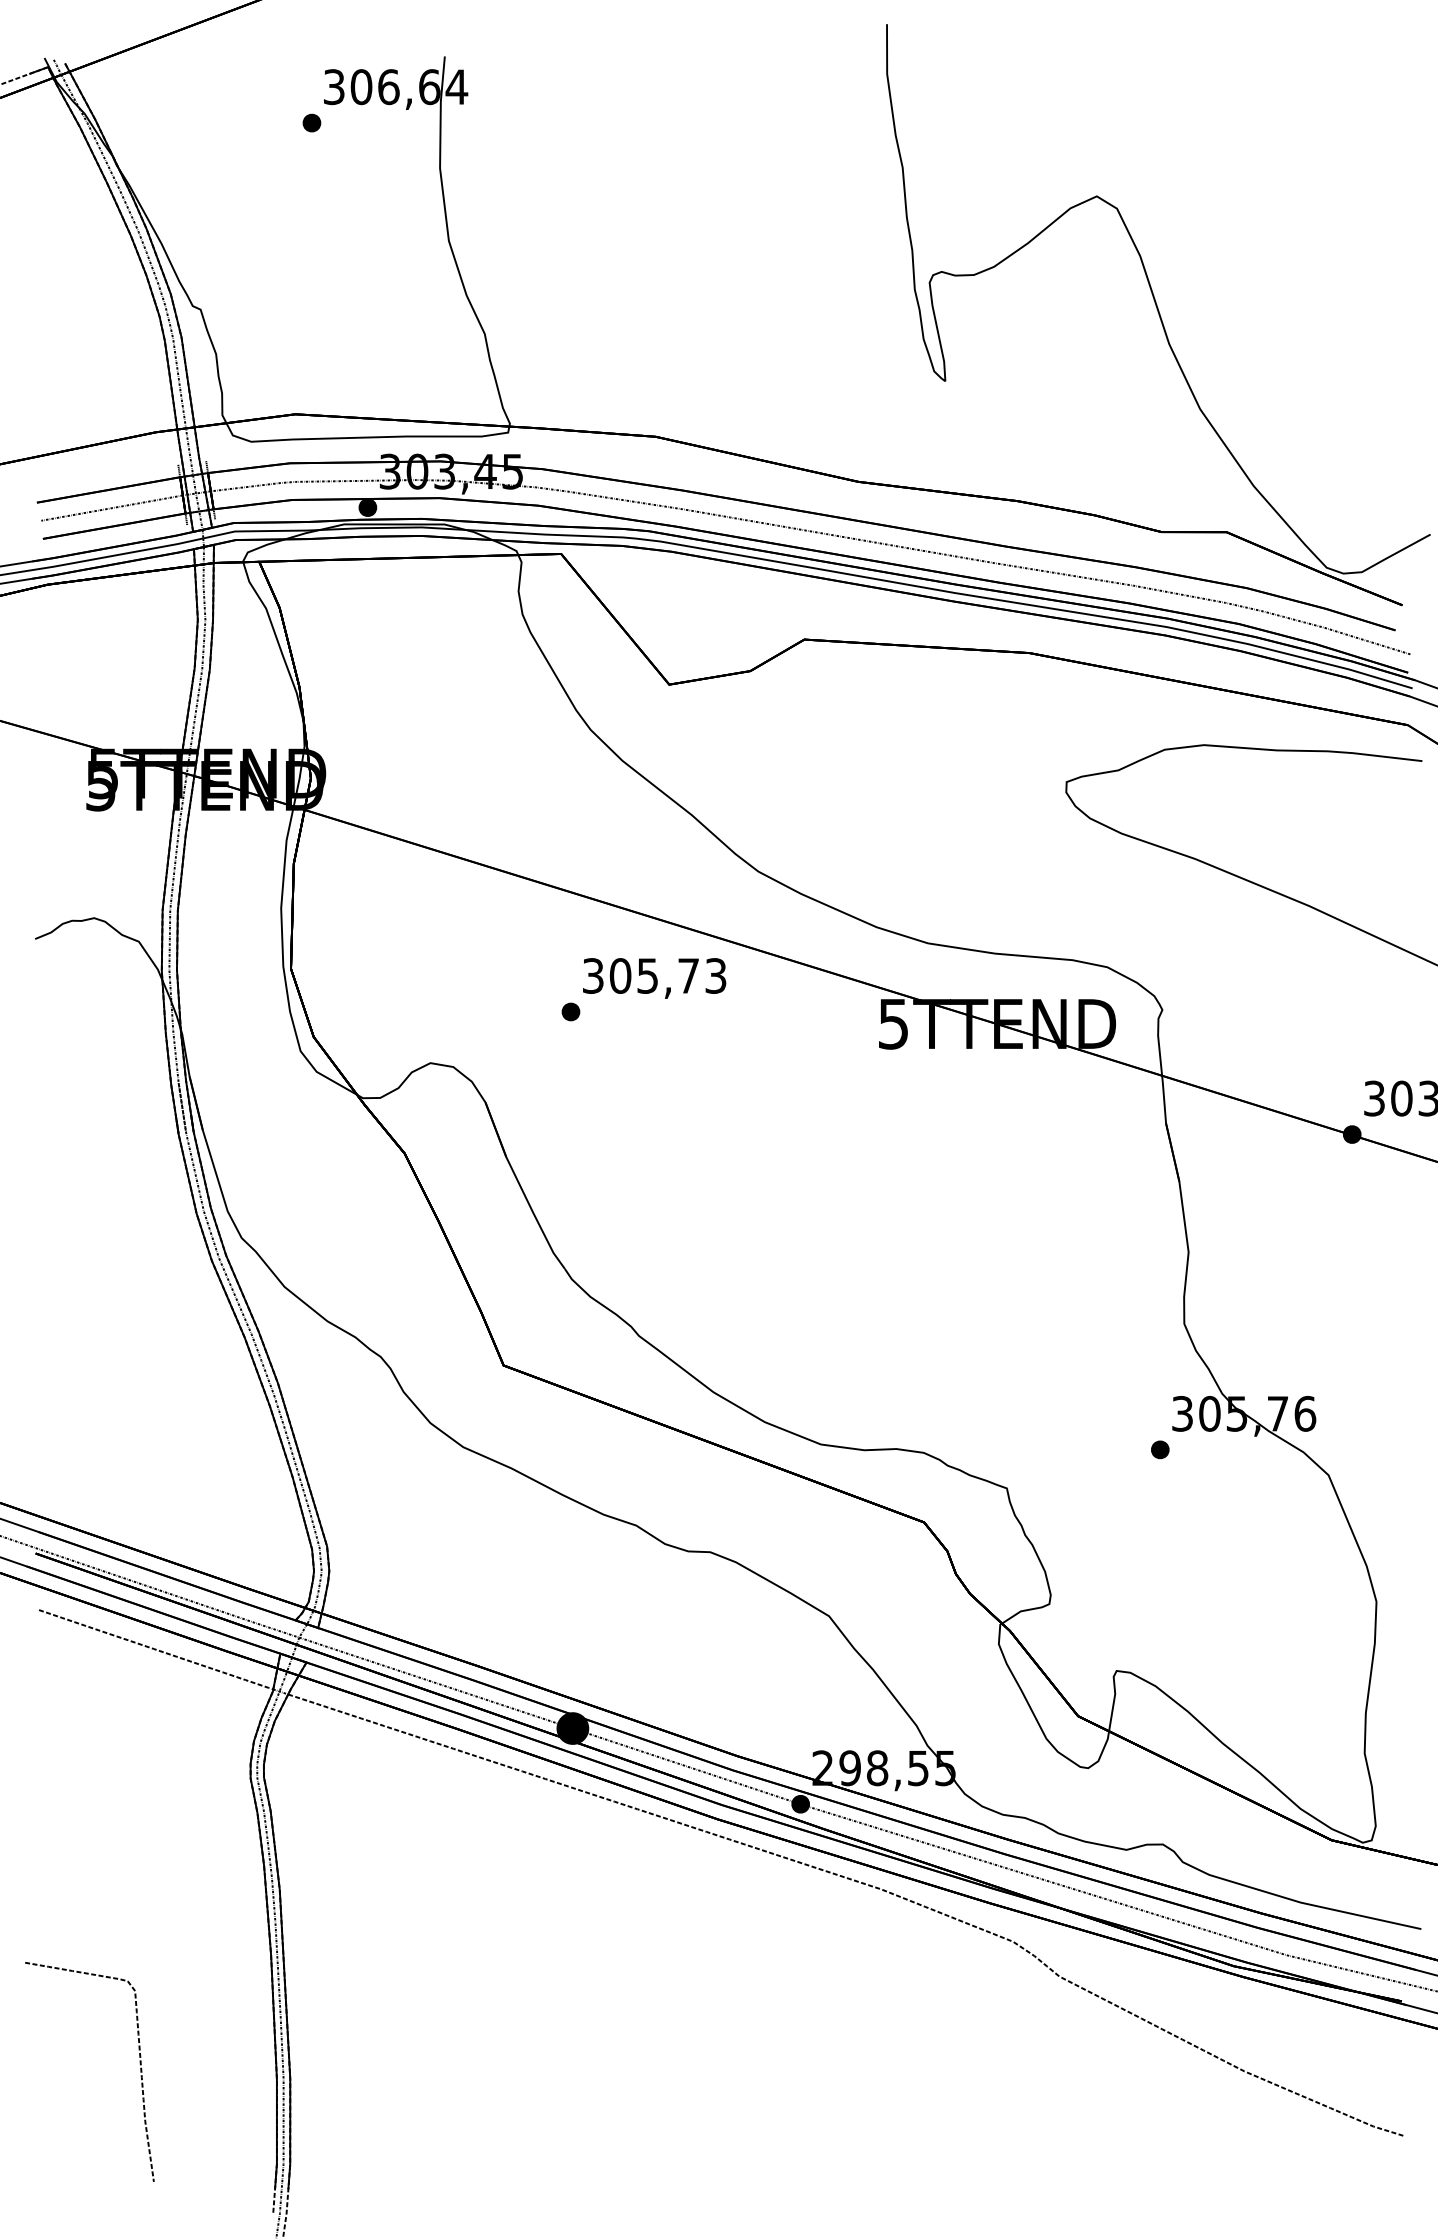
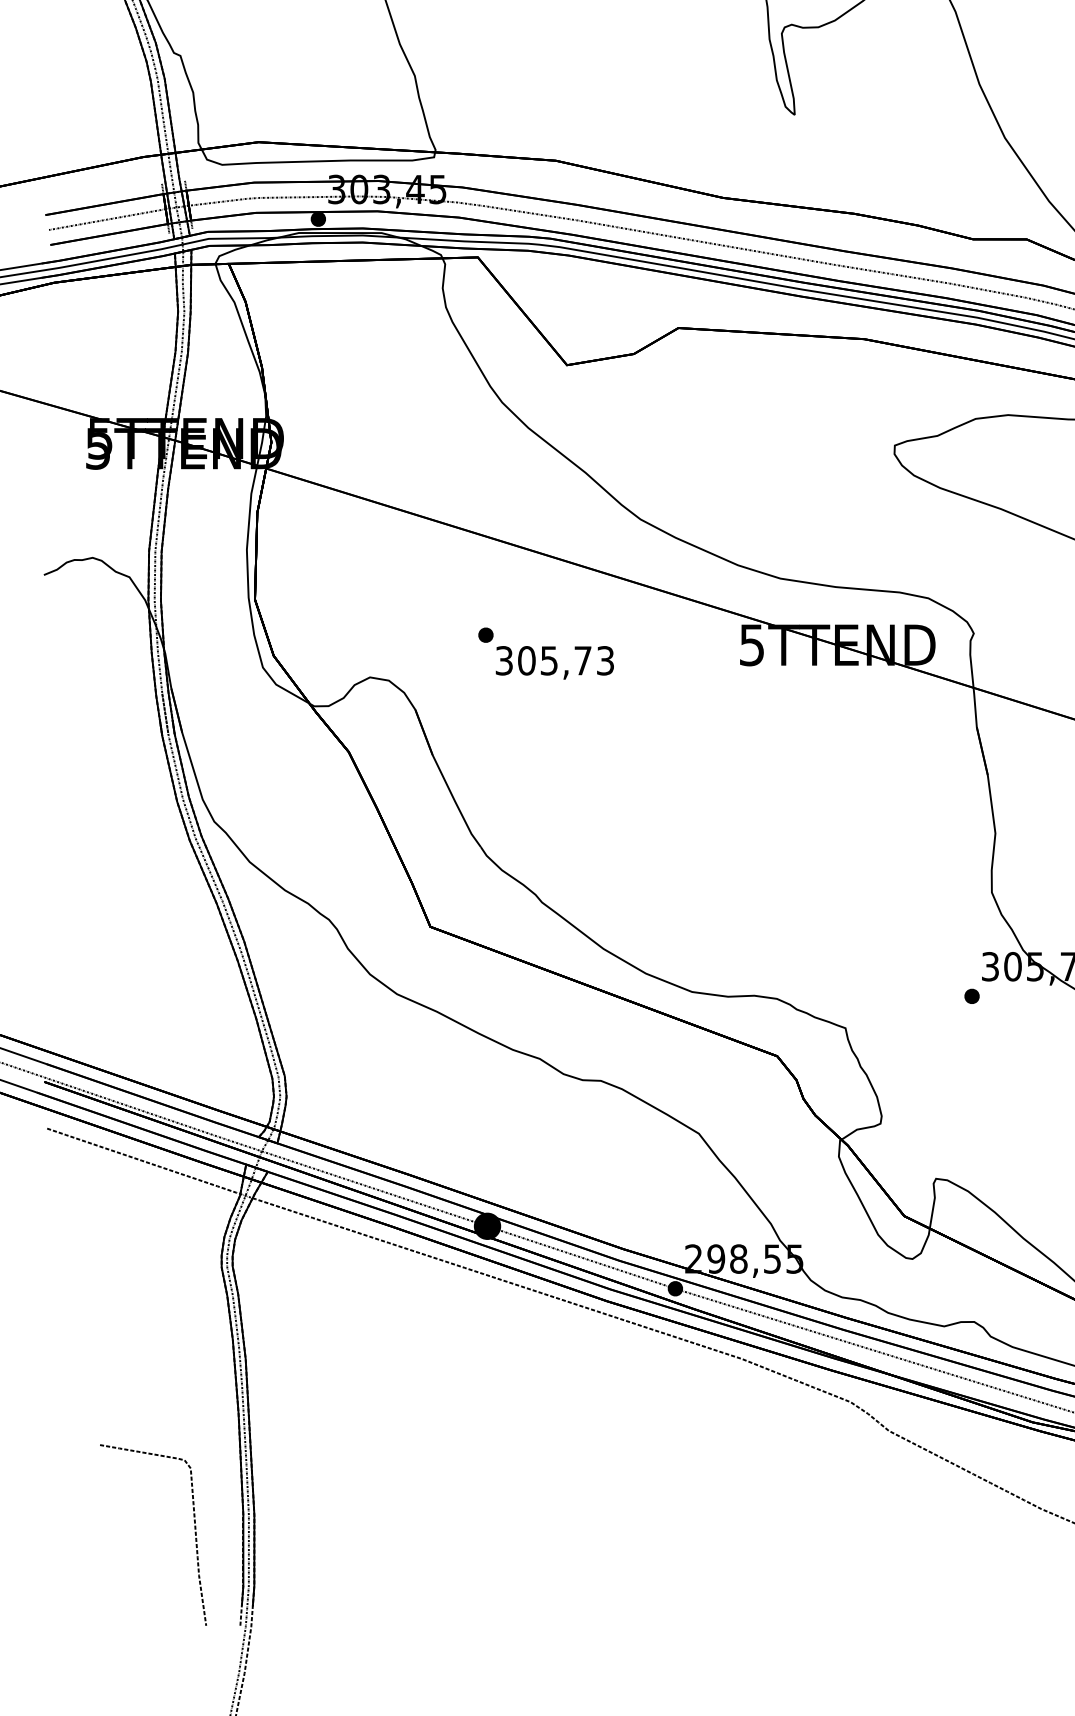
text: (654, 978) -> (554, 662), moved
curve: (139, 2063) -> (194, 1528), moved

